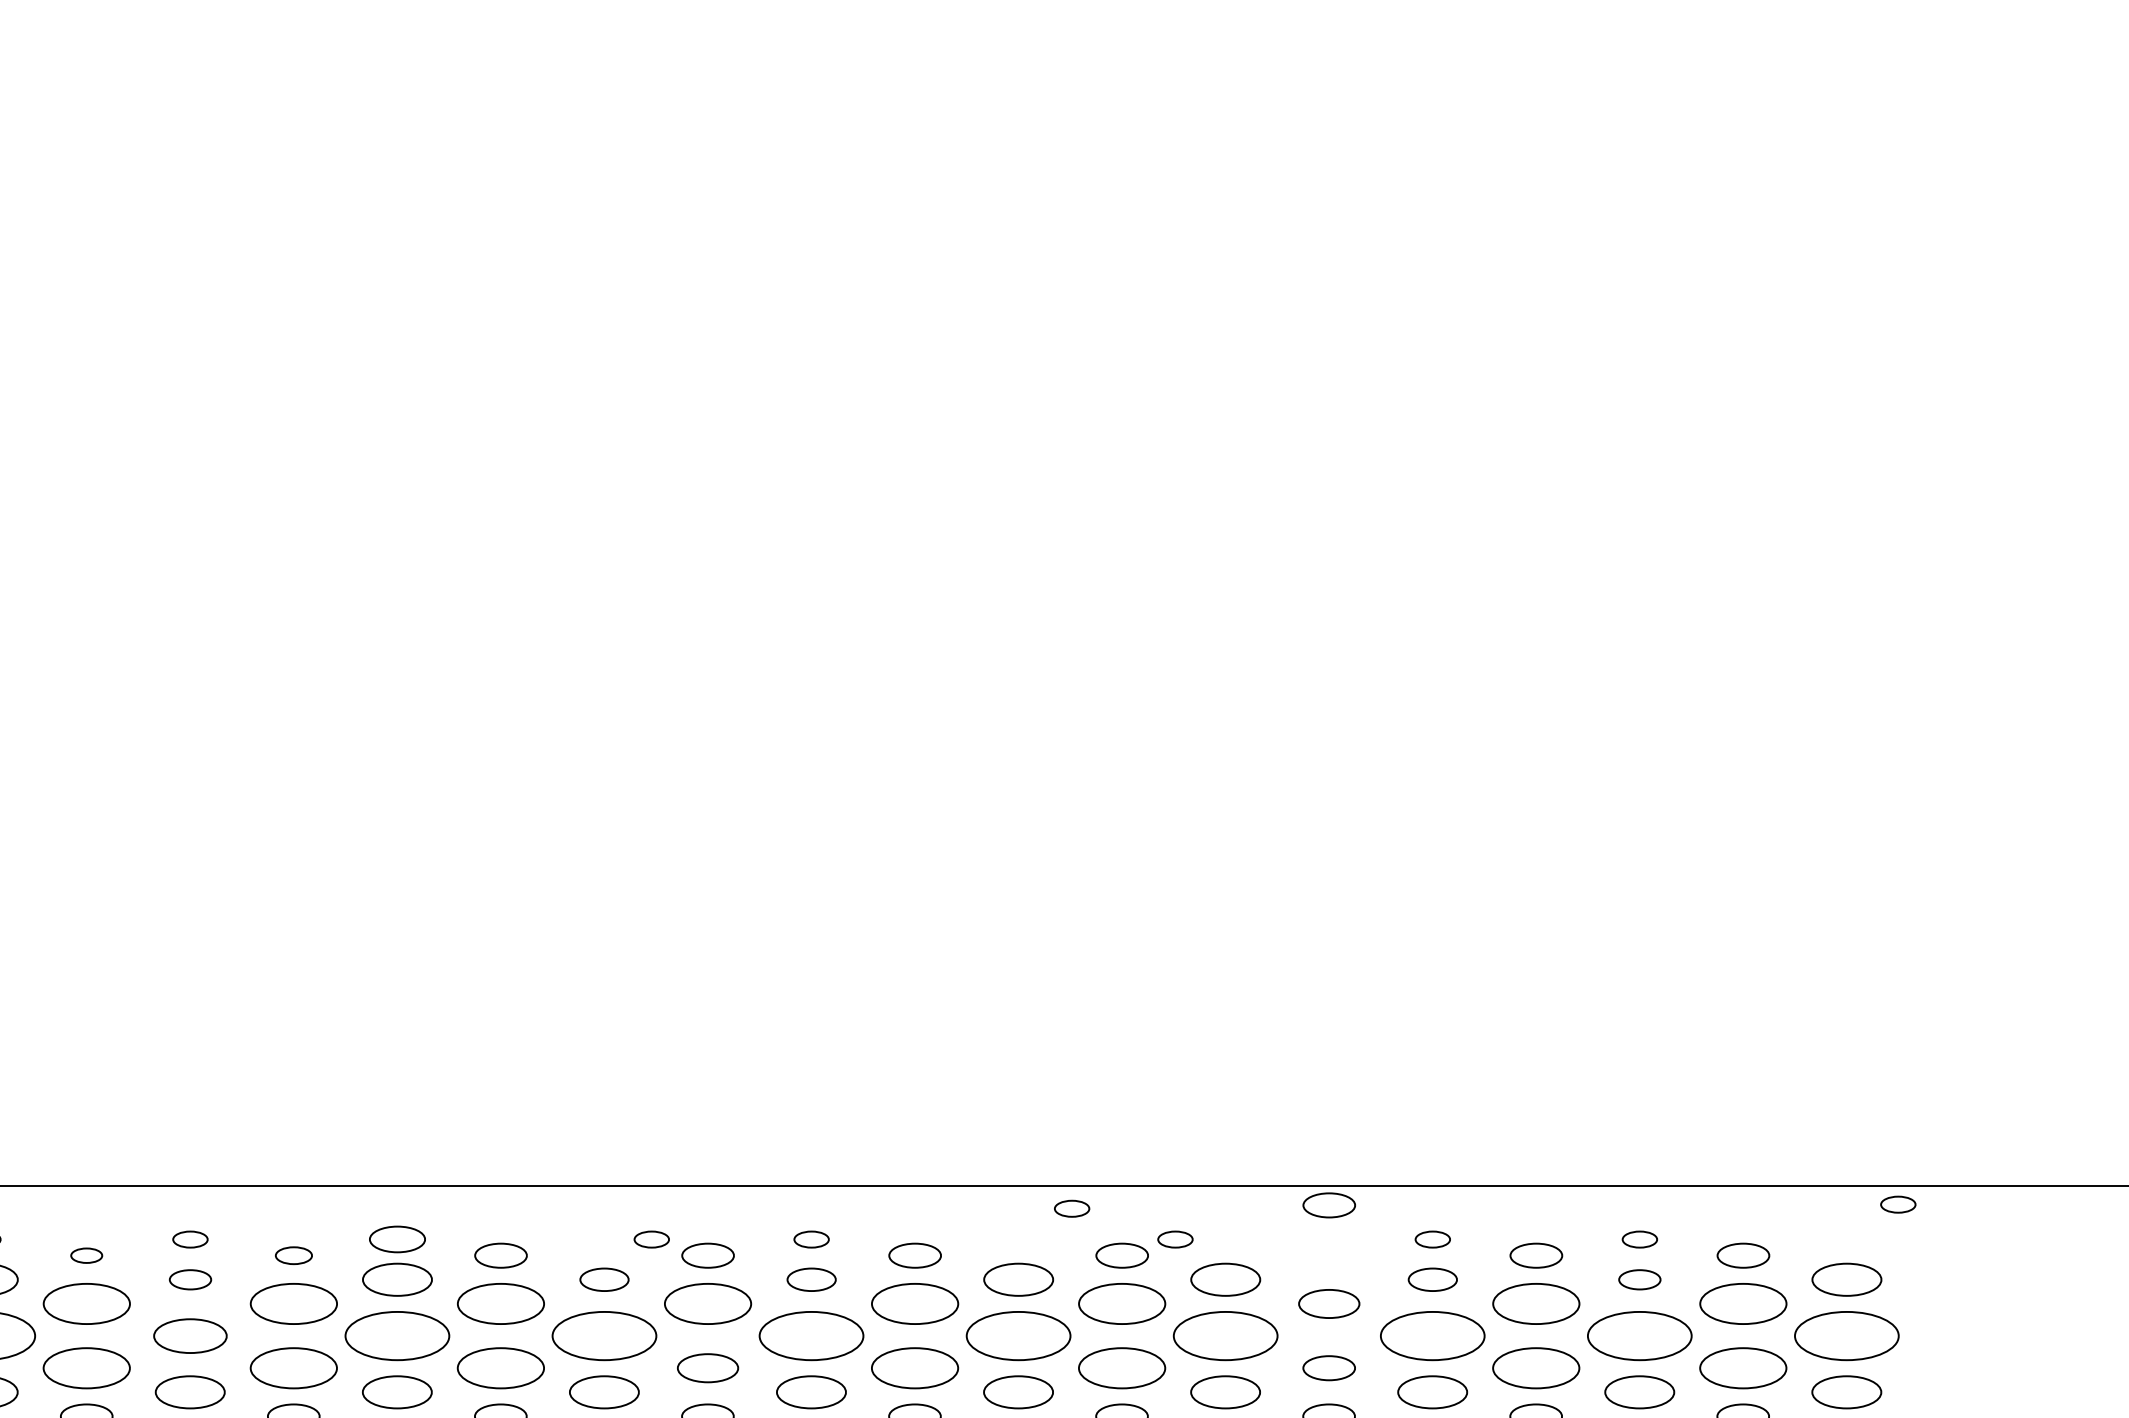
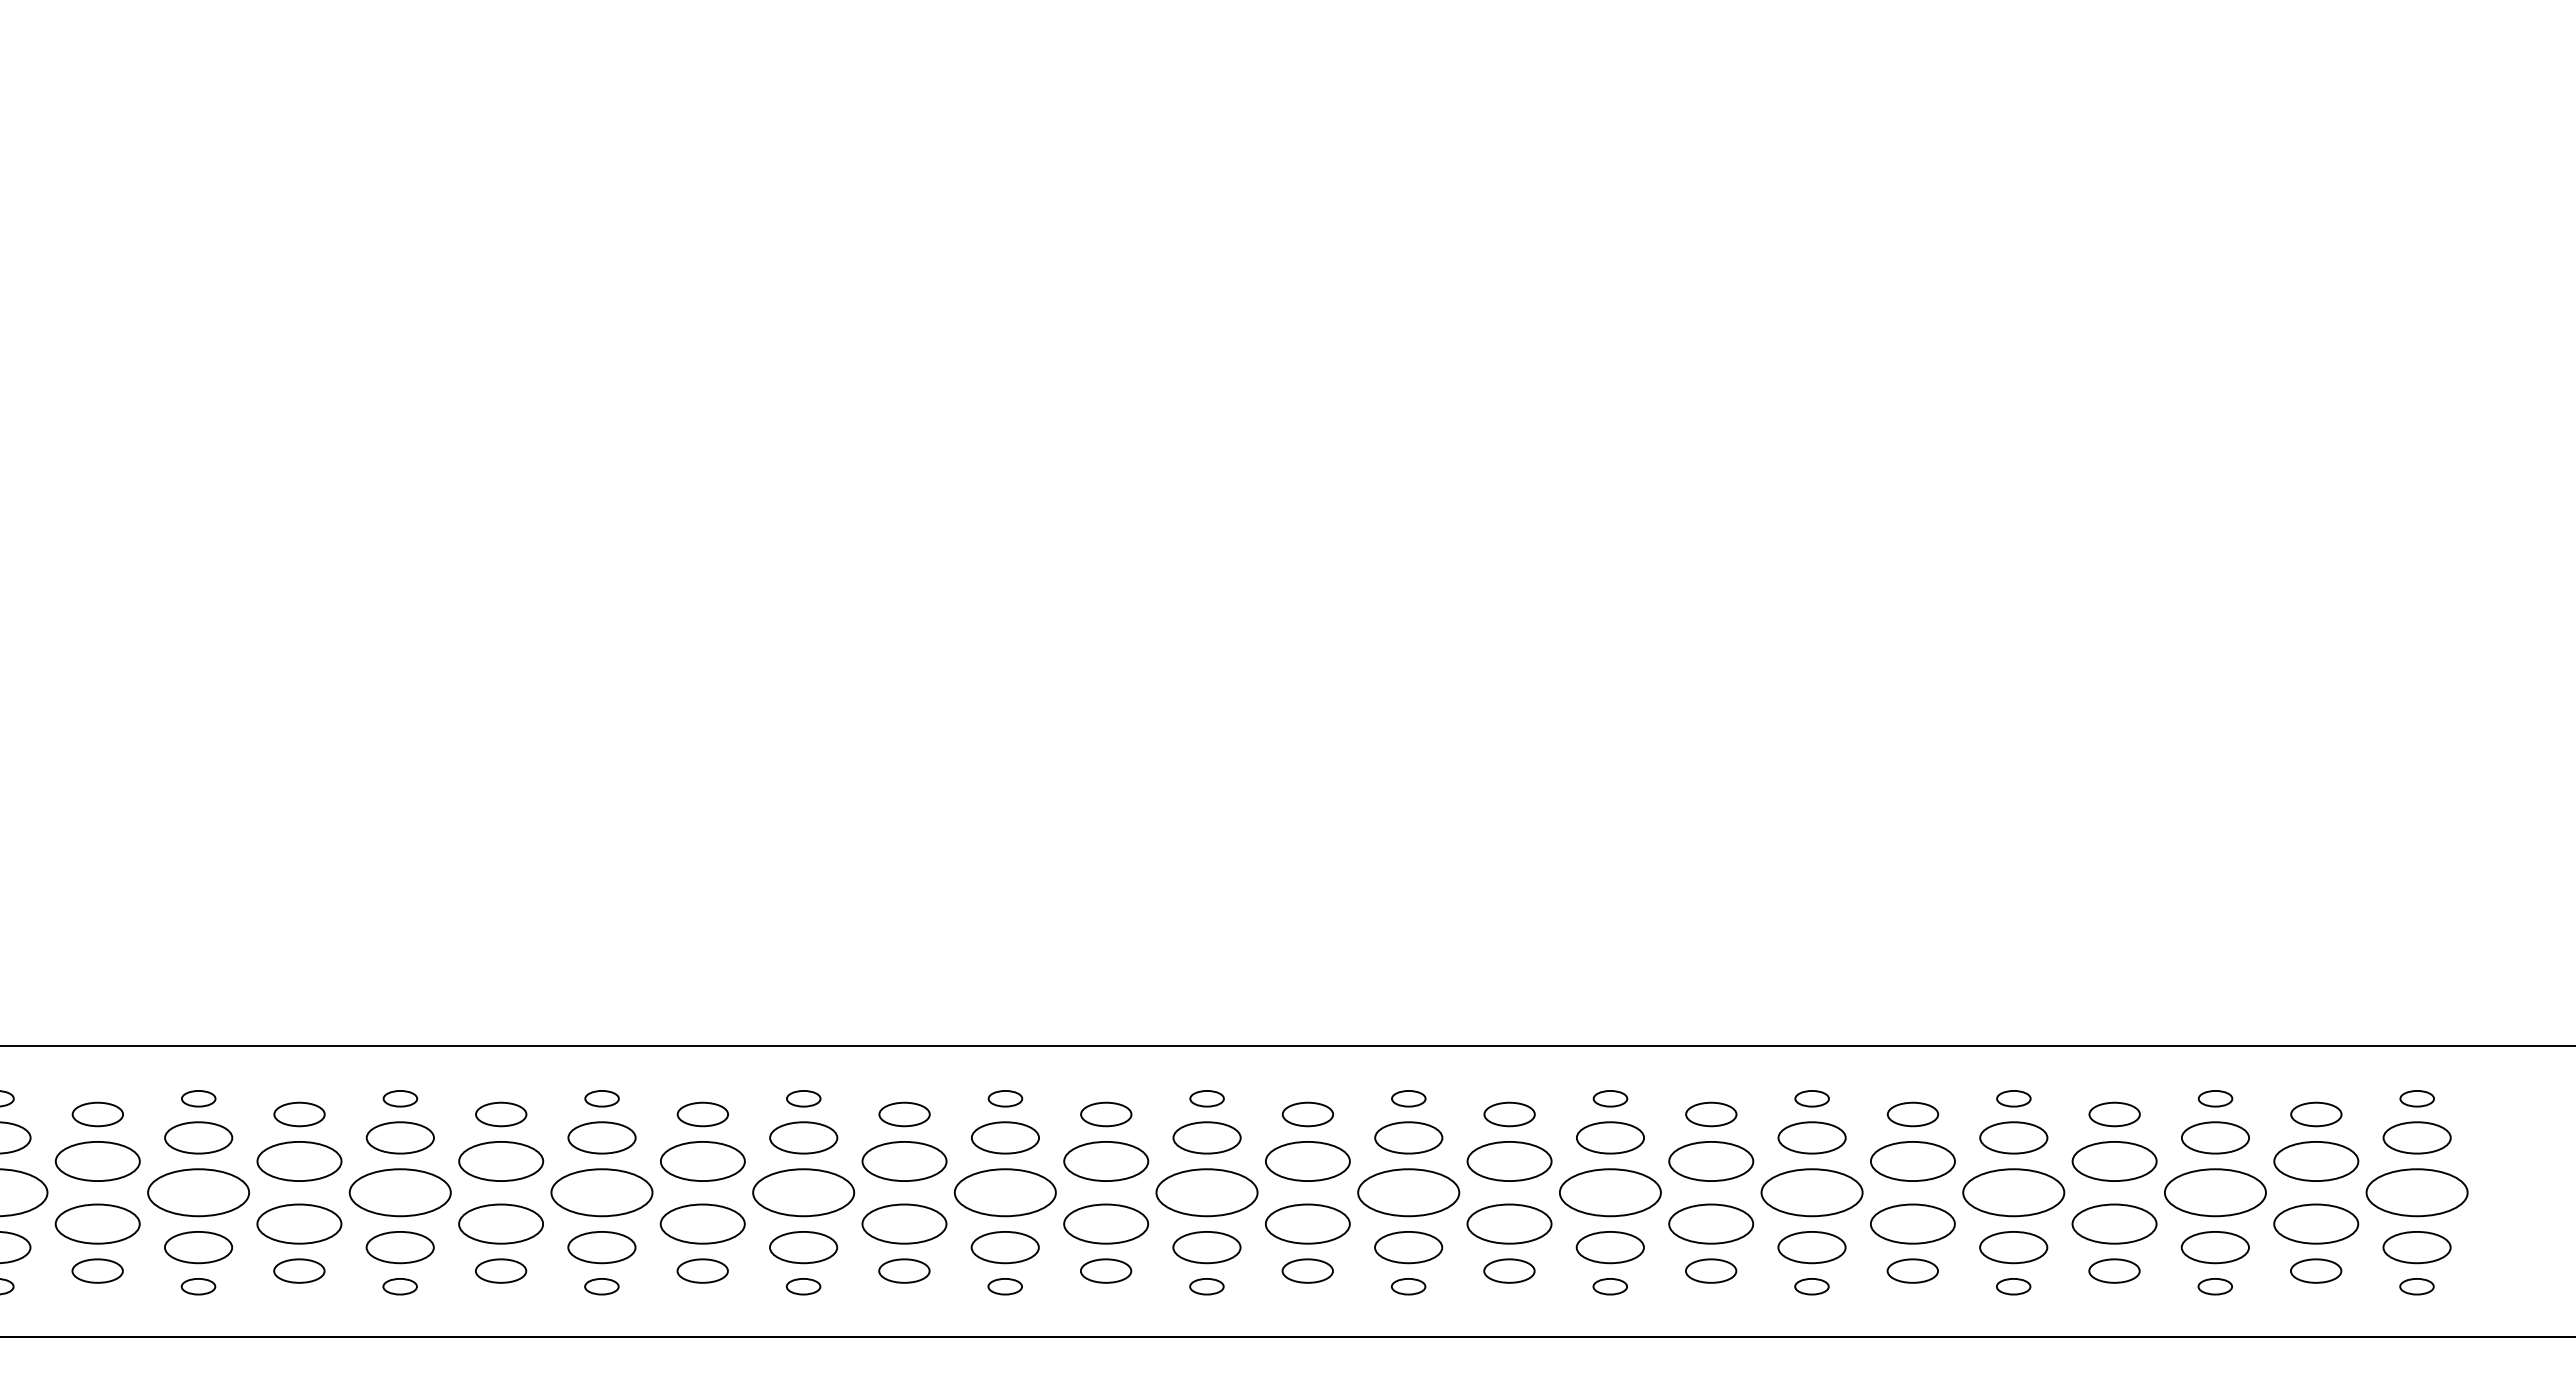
part: (1897, 1204) -> (2416, 1098), moved
part: (1328, 1205) -> (1912, 1114), moved
part: (1072, 1208) -> (1610, 1098), moved
part: (397, 1239) -> (1005, 1098), size x0.62
part: (651, 1239) -> (1206, 1098), moved
part: (1174, 1239) -> (1811, 1098), moved
part: (86, 1255) -> (702, 1114), size x1.67
part: (293, 1255) -> (904, 1114), size x1.43
part: (190, 1279) -> (803, 1137), size x1.67
part: (603, 1279) -> (1206, 1137), size x1.43
part: (811, 1279) -> (1408, 1137), size x1.43
part: (1432, 1279) -> (2013, 1137), size x1.43
part: (1639, 1279) -> (2215, 1137), size x1.67
part: (1328, 1303) -> (1912, 1161), size x1.43
part: (190, 1335) -> (803, 1192), size x1.43
part: (707, 1367) -> (1307, 1223), size x1.43
part: (1328, 1367) -> (1912, 1223), size x1.67

